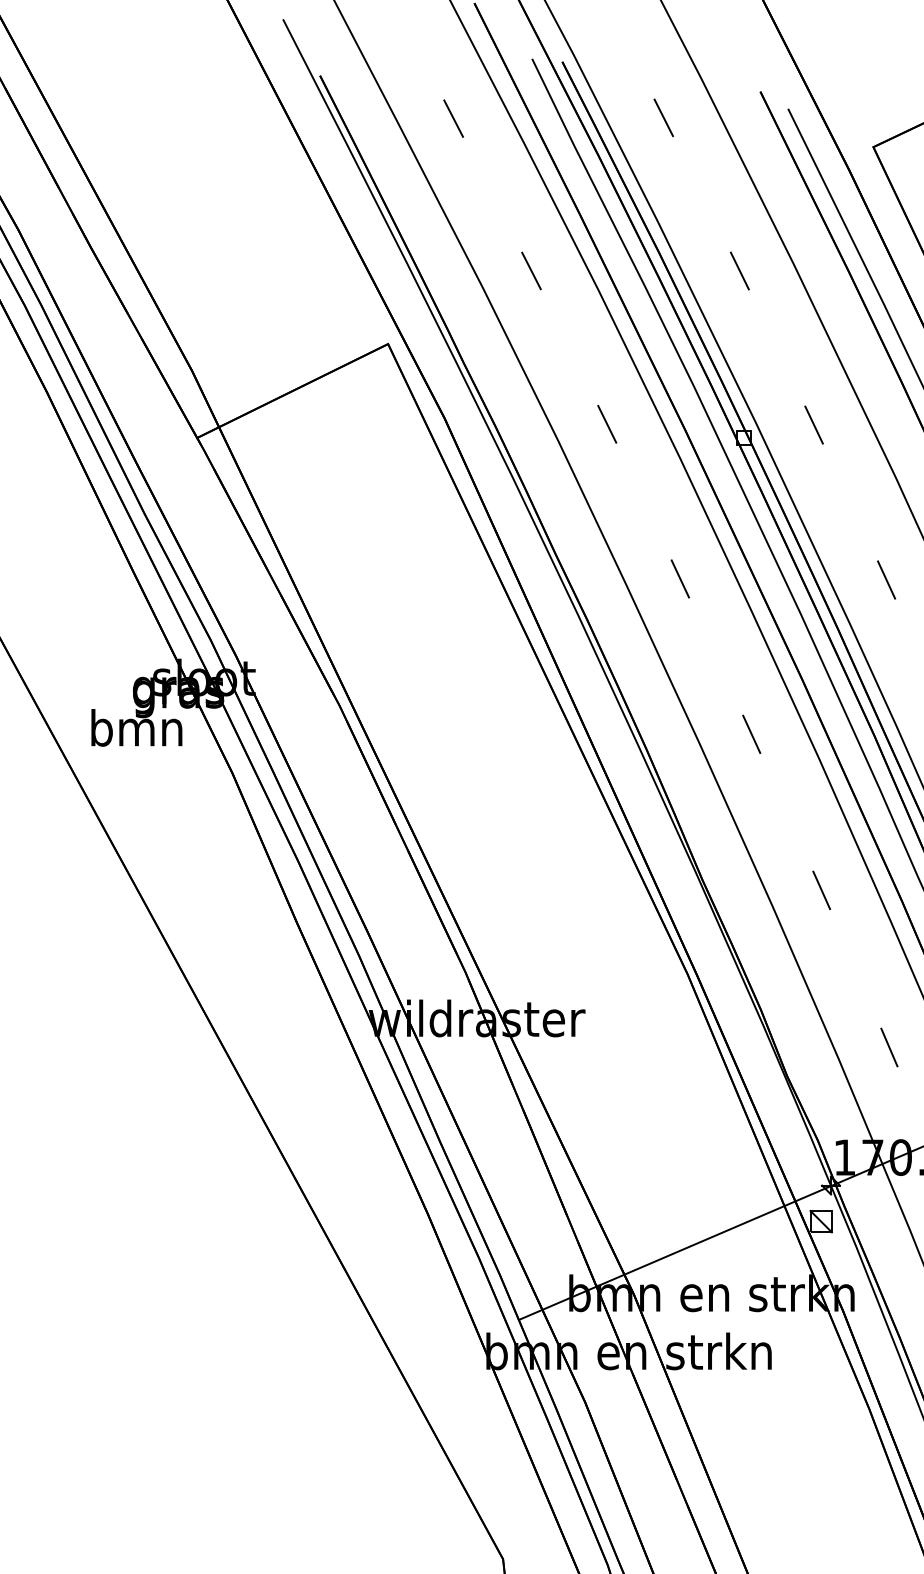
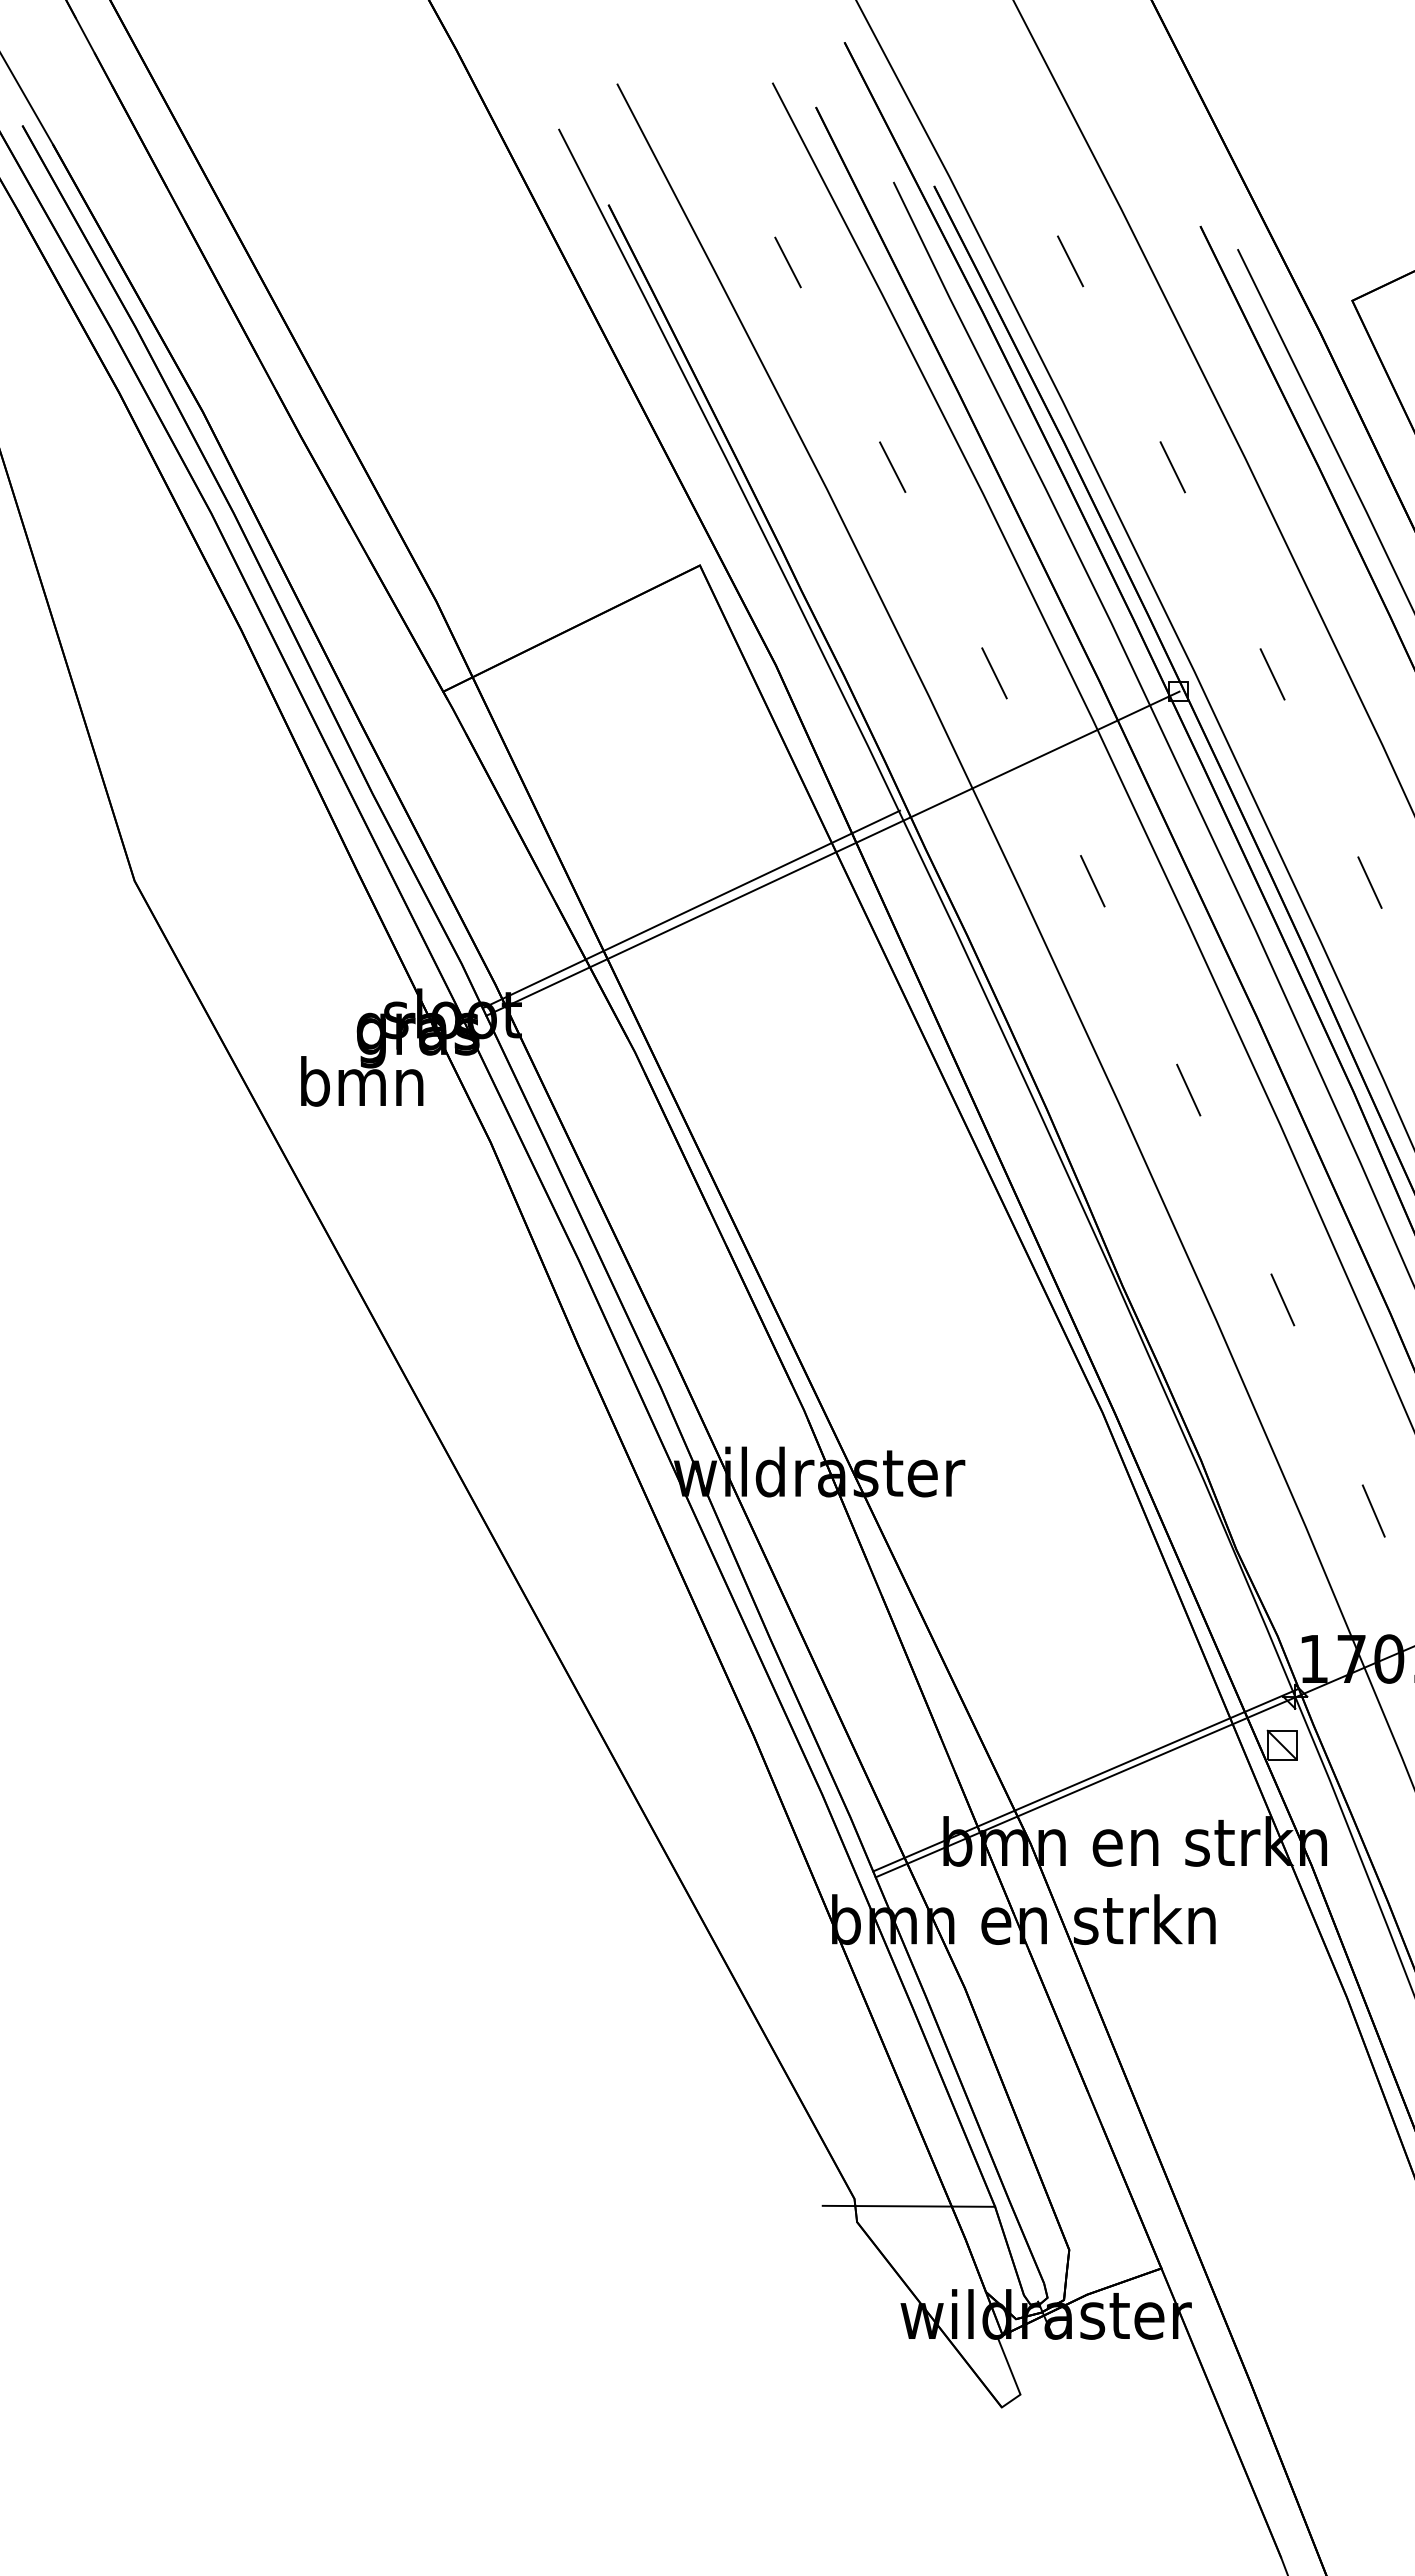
line: (486, 558) -> (832, 853), added
line: (381, 599) -> (690, 909), added
line: (674, 1247) -> (1085, 1779), added
line: (543, 1564) -> (908, 2205), added

